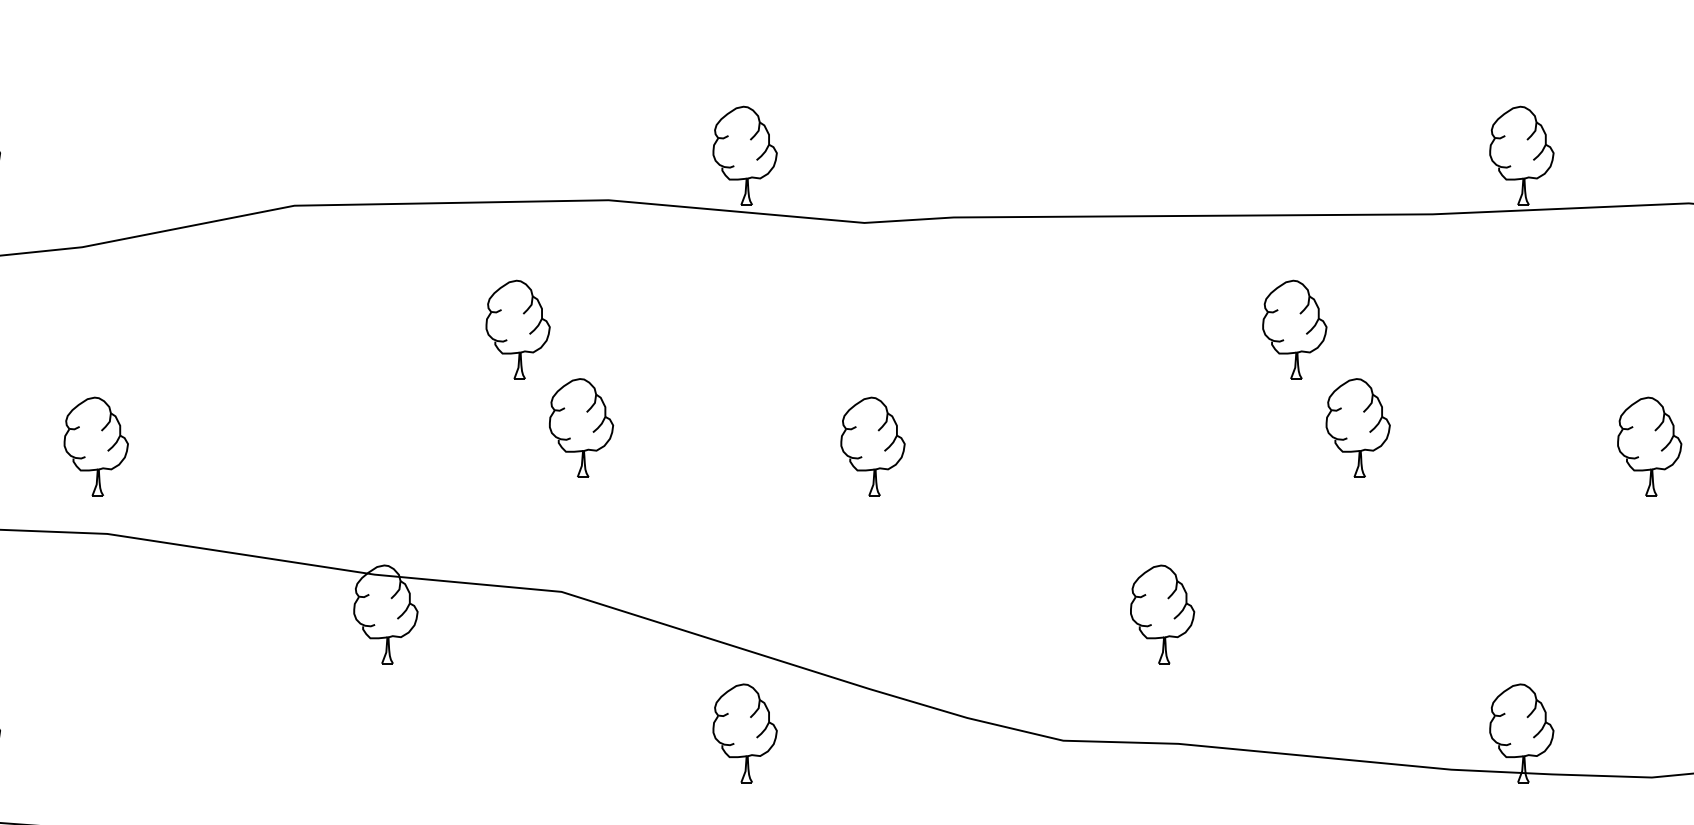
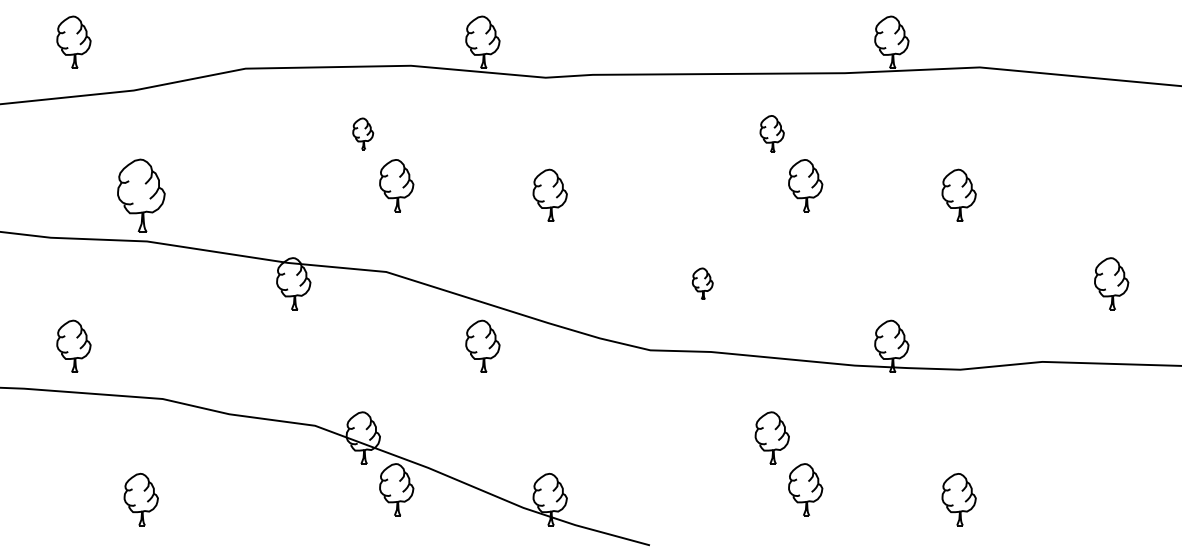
part: (516, 328) -> (362, 133), size x0.6
part: (1293, 328) -> (771, 133), size x0.7
part: (94, 444) -> (140, 194), size x1.4
part: (1162, 613) -> (702, 283), size x0.6

